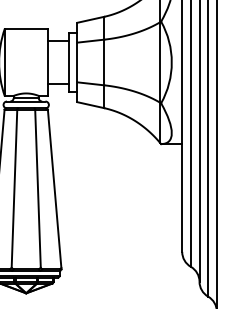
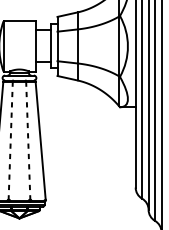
line: (14, 189) -> (10, 141), solid -> dashed
line: (38, 189) -> (28, 141), solid -> dashed

